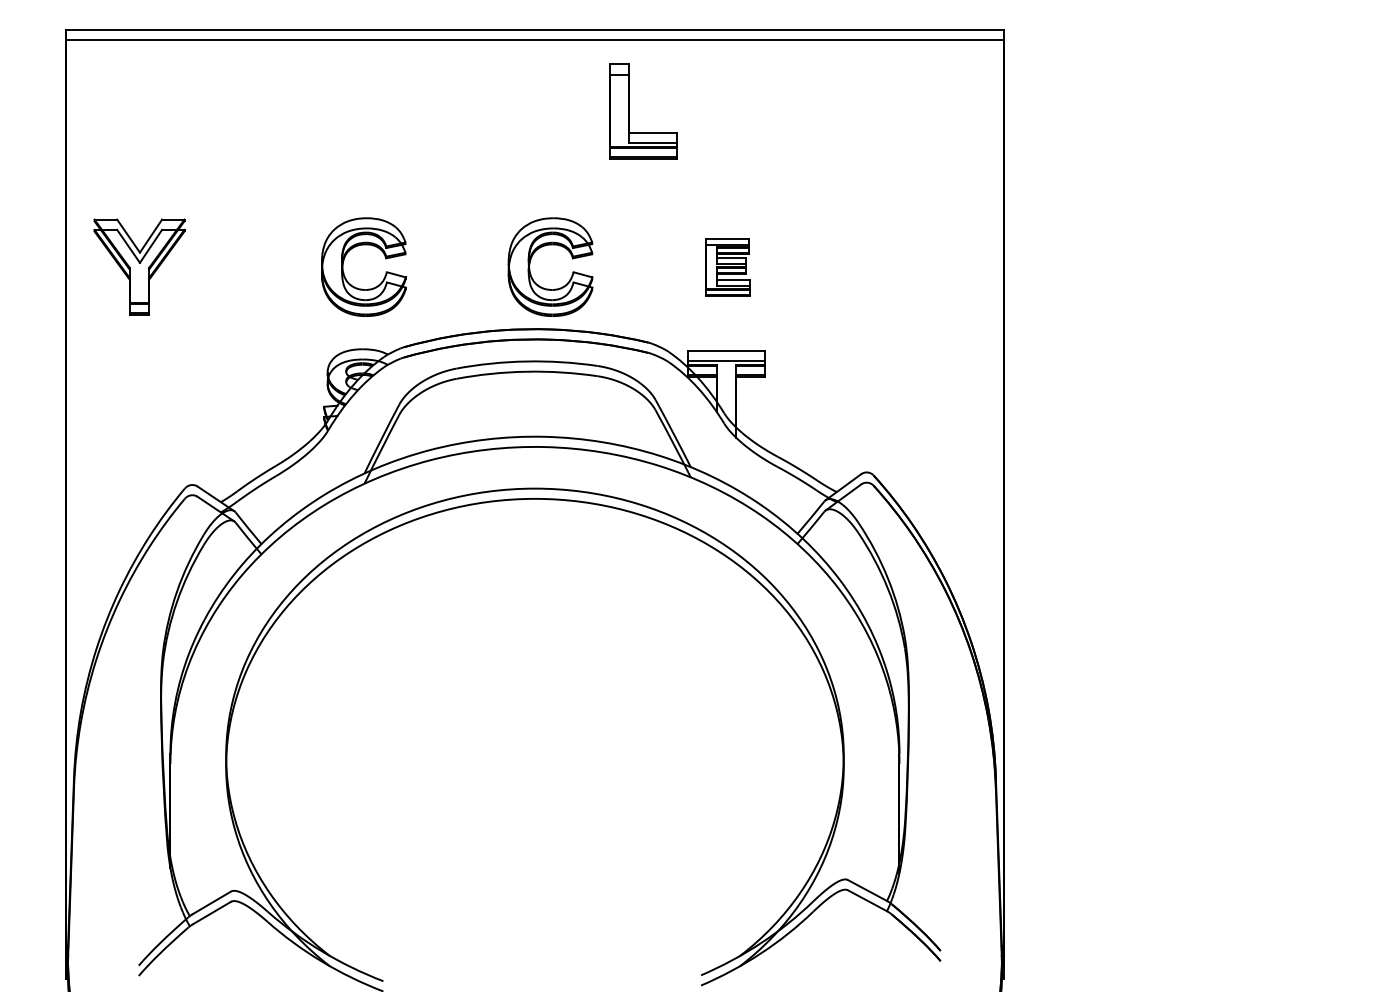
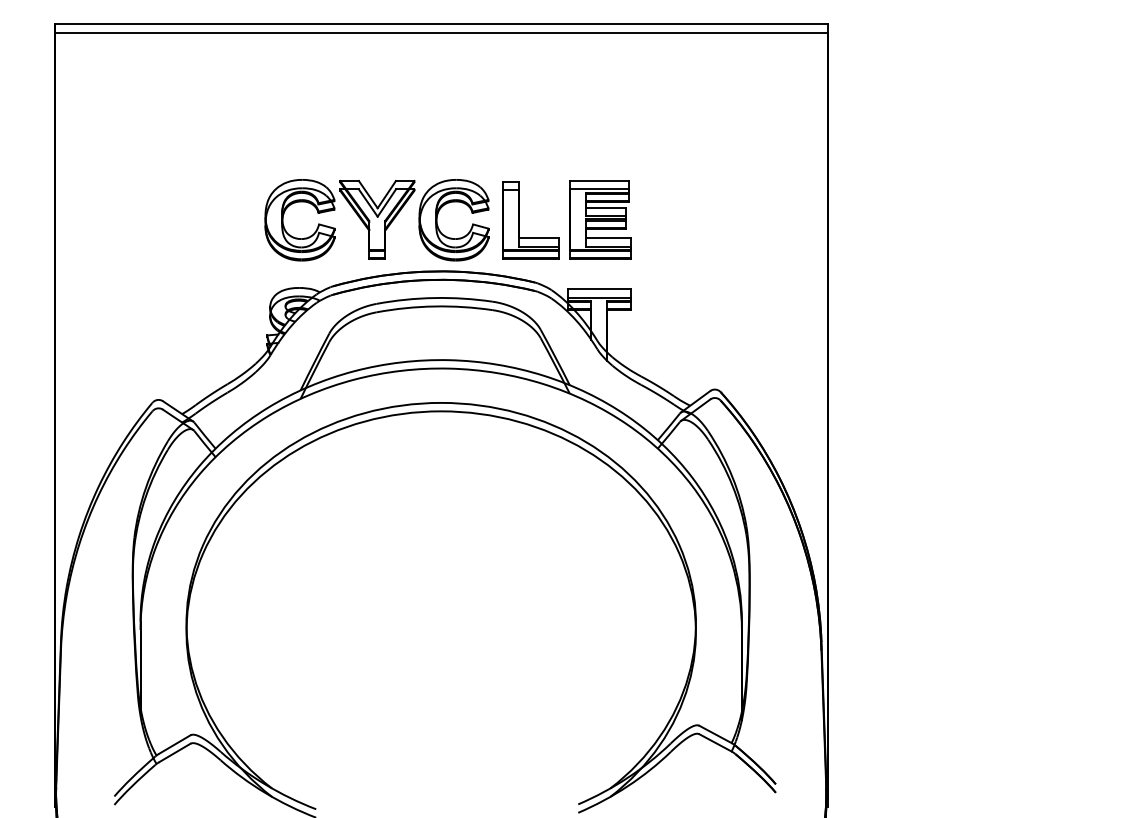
part: (629, 111) -> (519, 220), moved
part: (139, 266) -> (377, 219), moved
part: (727, 267) -> (600, 220), size x1.67

